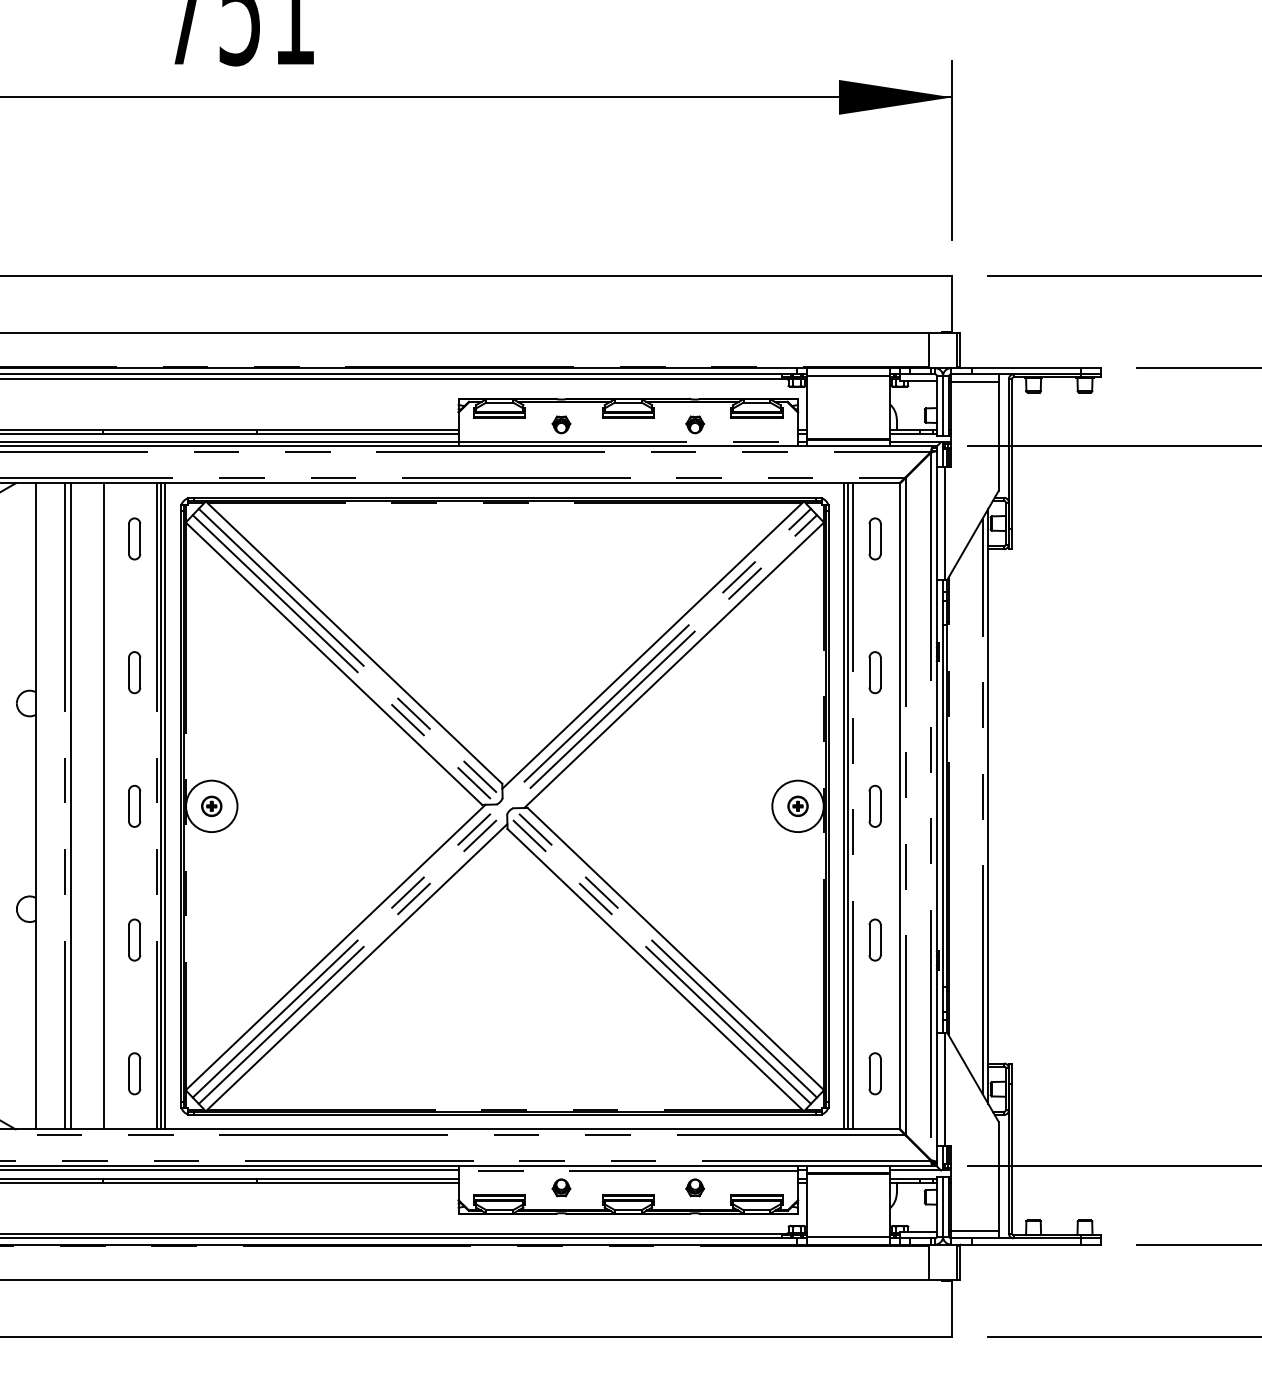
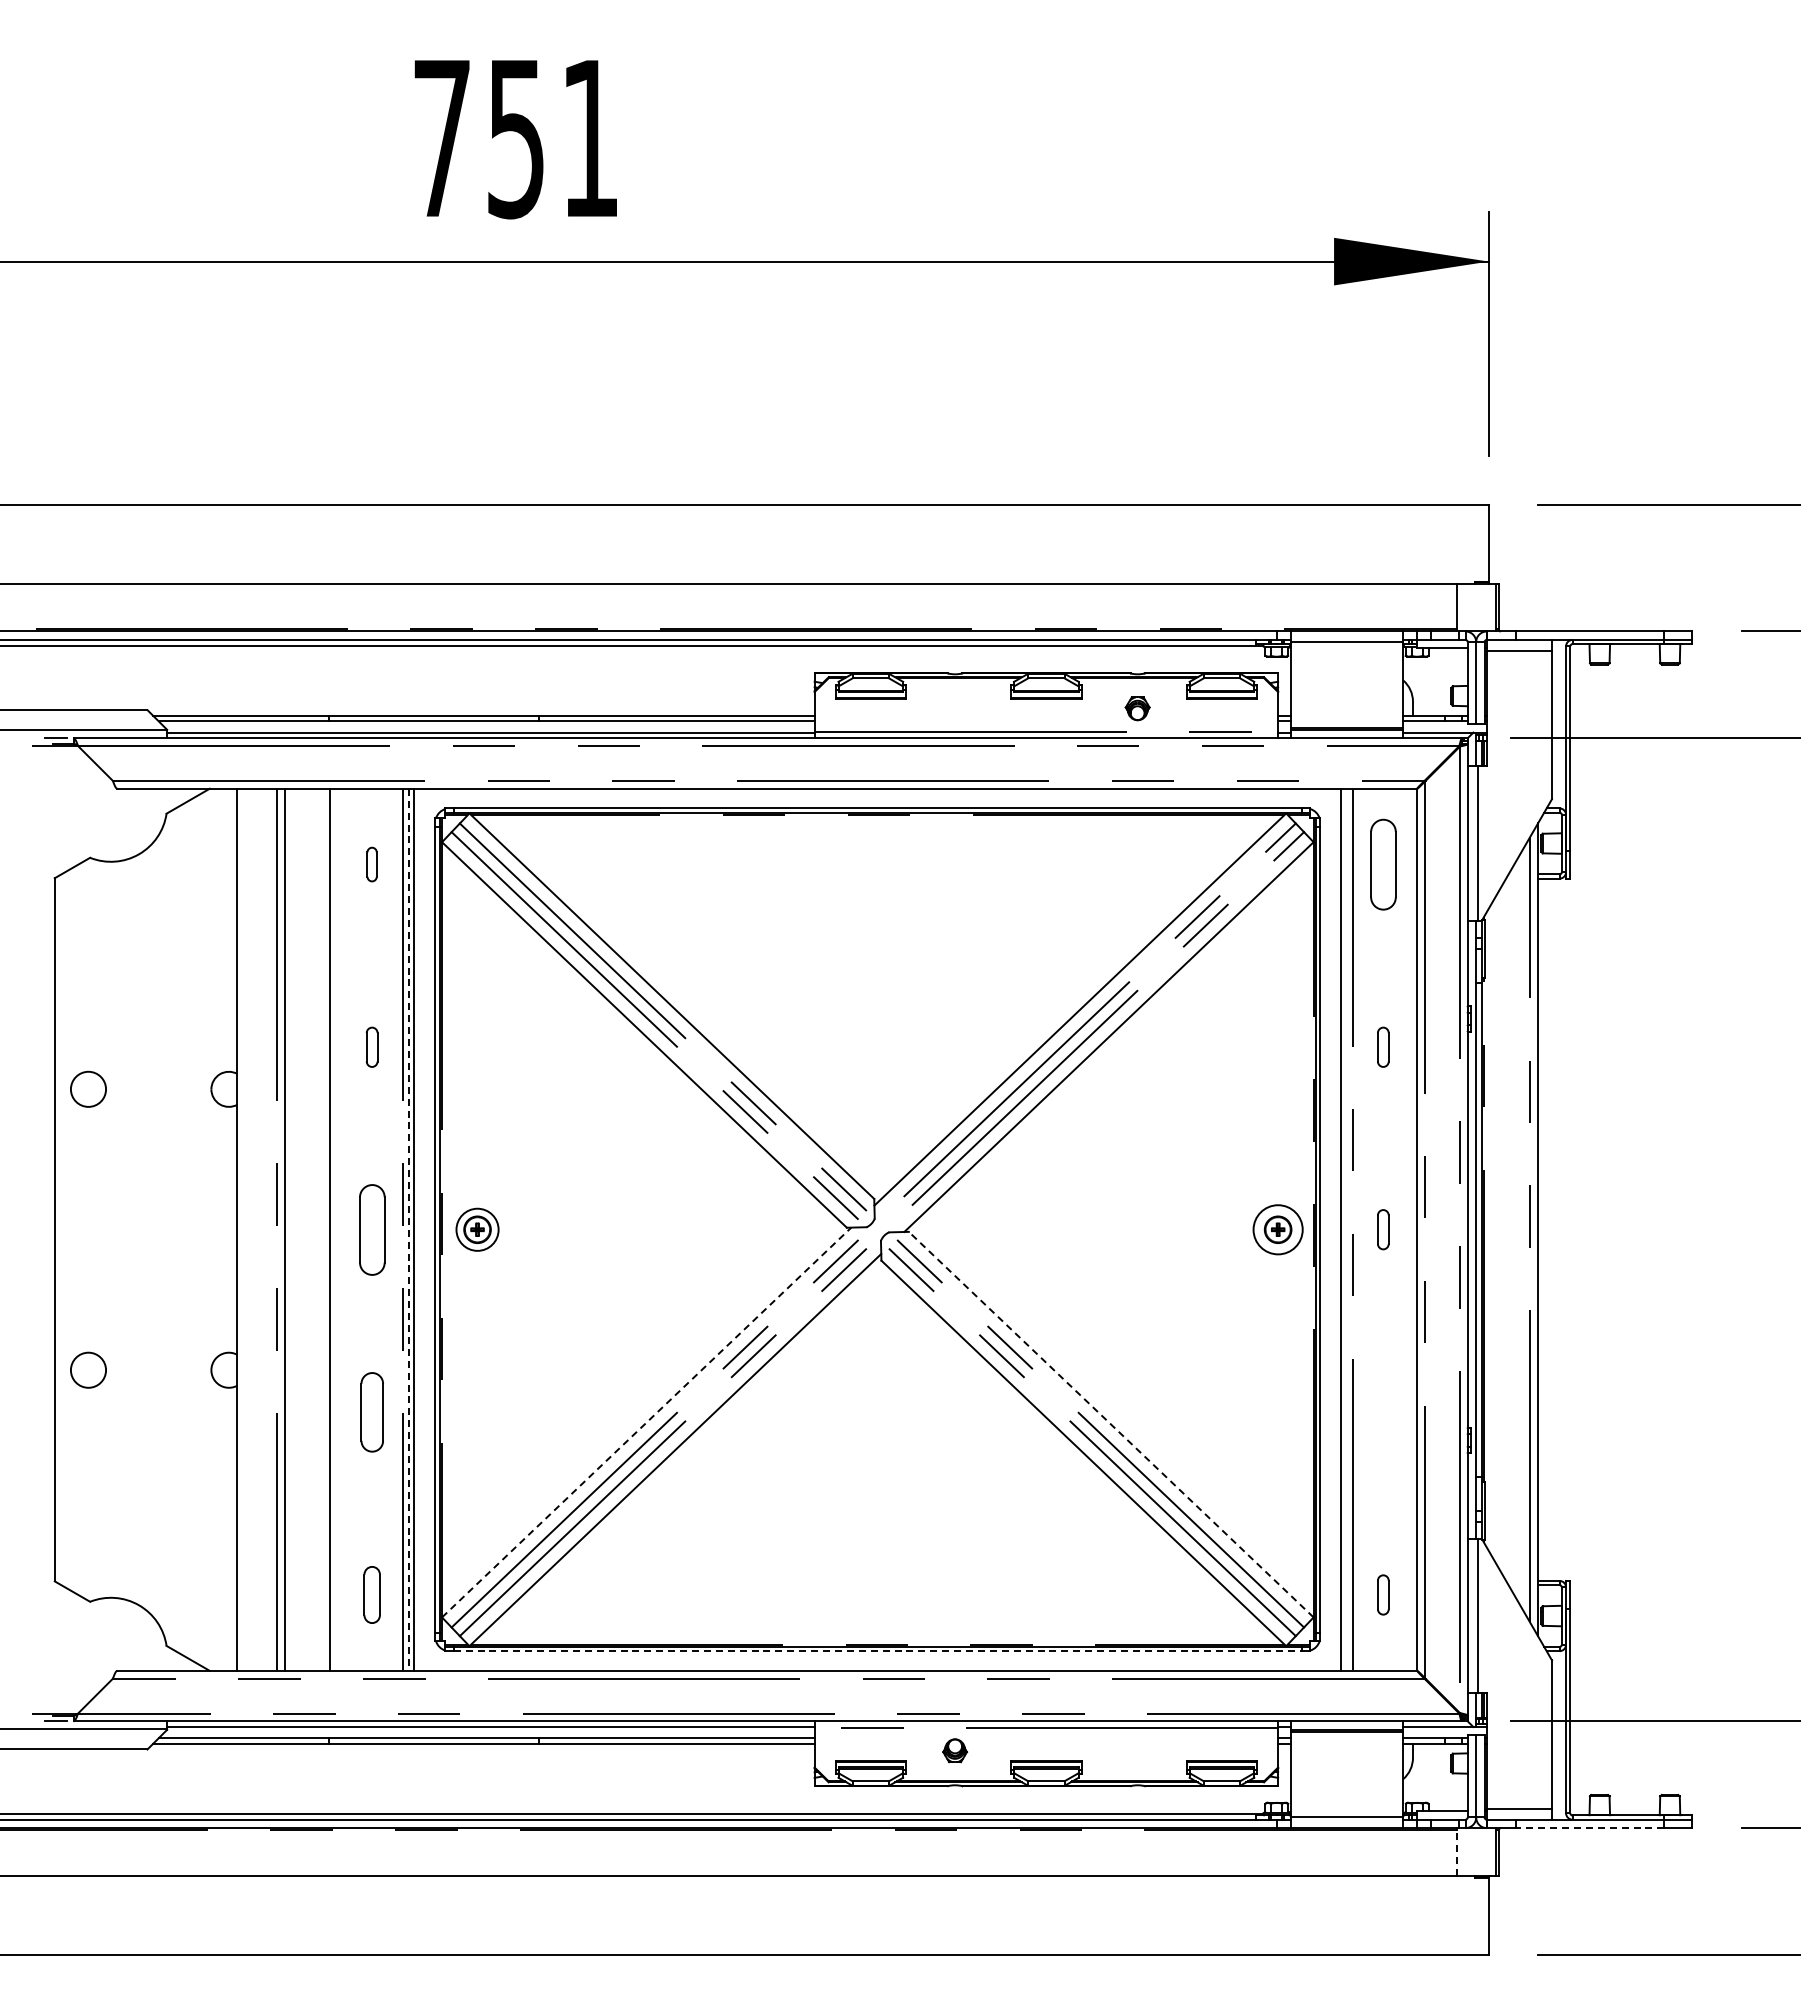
part: (561, 424) -> (955, 708), removed
part: (134, 538) -> (371, 864), size x0.6
part: (875, 538) -> (1383, 864), size x1.6
part: (134, 672) -> (371, 1047), size x0.7
part: (874, 672) -> (1382, 1047), size x0.7
part: (134, 806) -> (371, 1229), size x1.6
line: (161, 806) -> (408, 1230), solid -> dashed
circle: (211, 806) -> (477, 1229), size x0.6
circle: (798, 806) -> (1278, 1229), size x0.7
line: (848, 806) -> (1346, 1229), removed
part: (874, 806) -> (1382, 1229), size x0.7
part: (134, 940) -> (371, 1412), size x1.4
part: (875, 940) -> (1383, 1412), removed
line: (335, 947) -> (646, 1422), solid -> dashed
line: (676, 948) -> (1111, 1424), solid -> dashed
part: (874, 1073) -> (1382, 1594), size x0.7
line: (505, 1115) -> (878, 1651), solid -> dashed
part: (695, 1187) -> (1137, 1750), removed
line: (1026, 1244) -> (1589, 1828), solid -> dashed
line: (928, 1263) -> (1456, 1853), solid -> dashed

